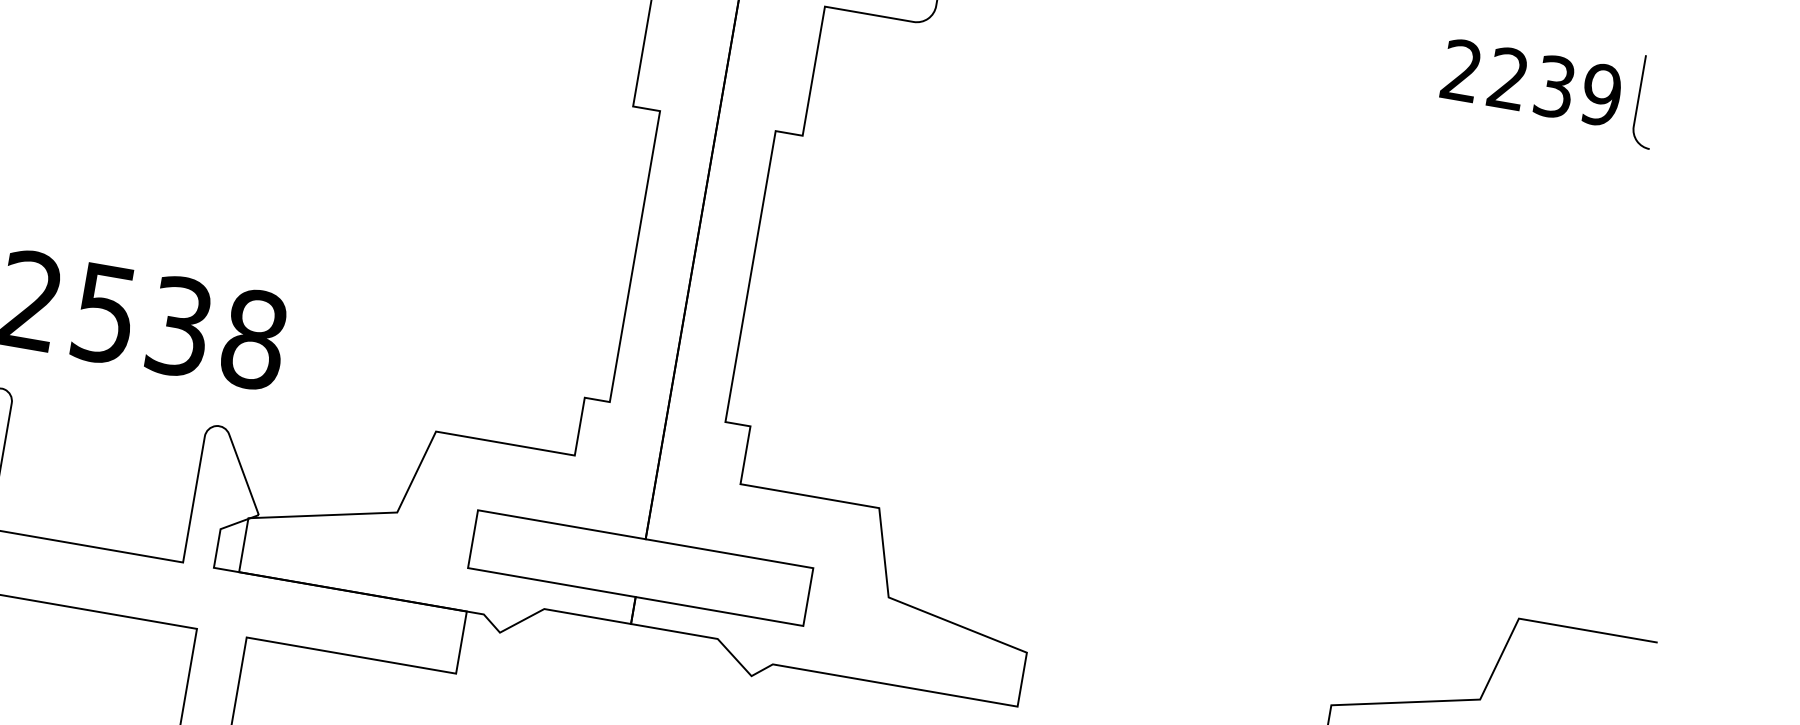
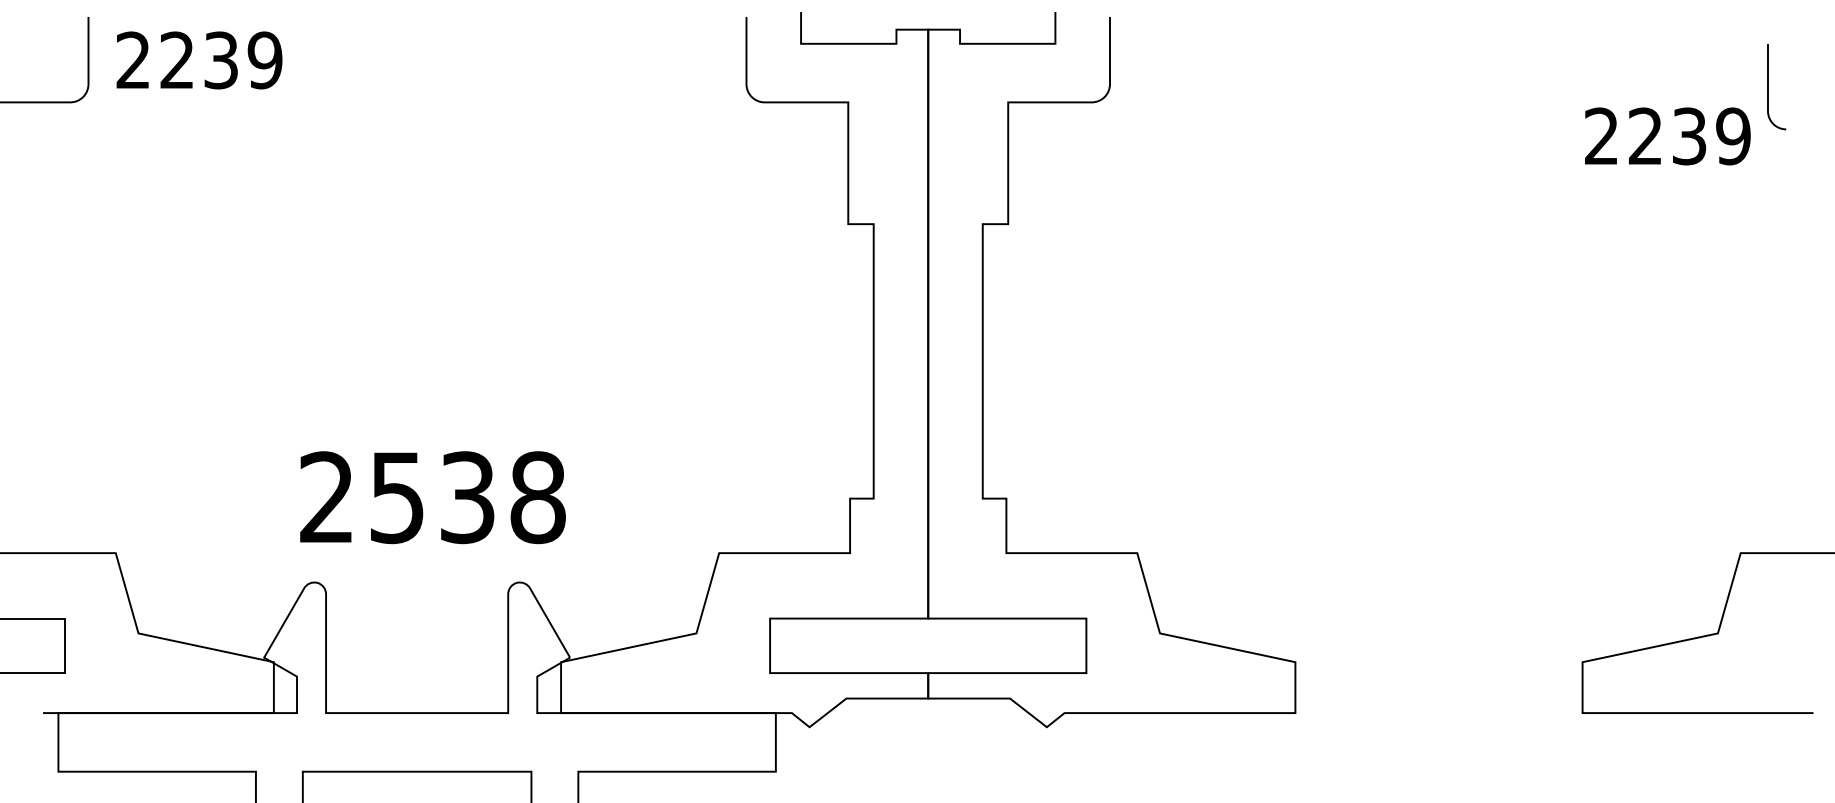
text: (1531, 82) -> (1667, 136), moved
curve: (1638, 101) -> (1768, 87), moved

